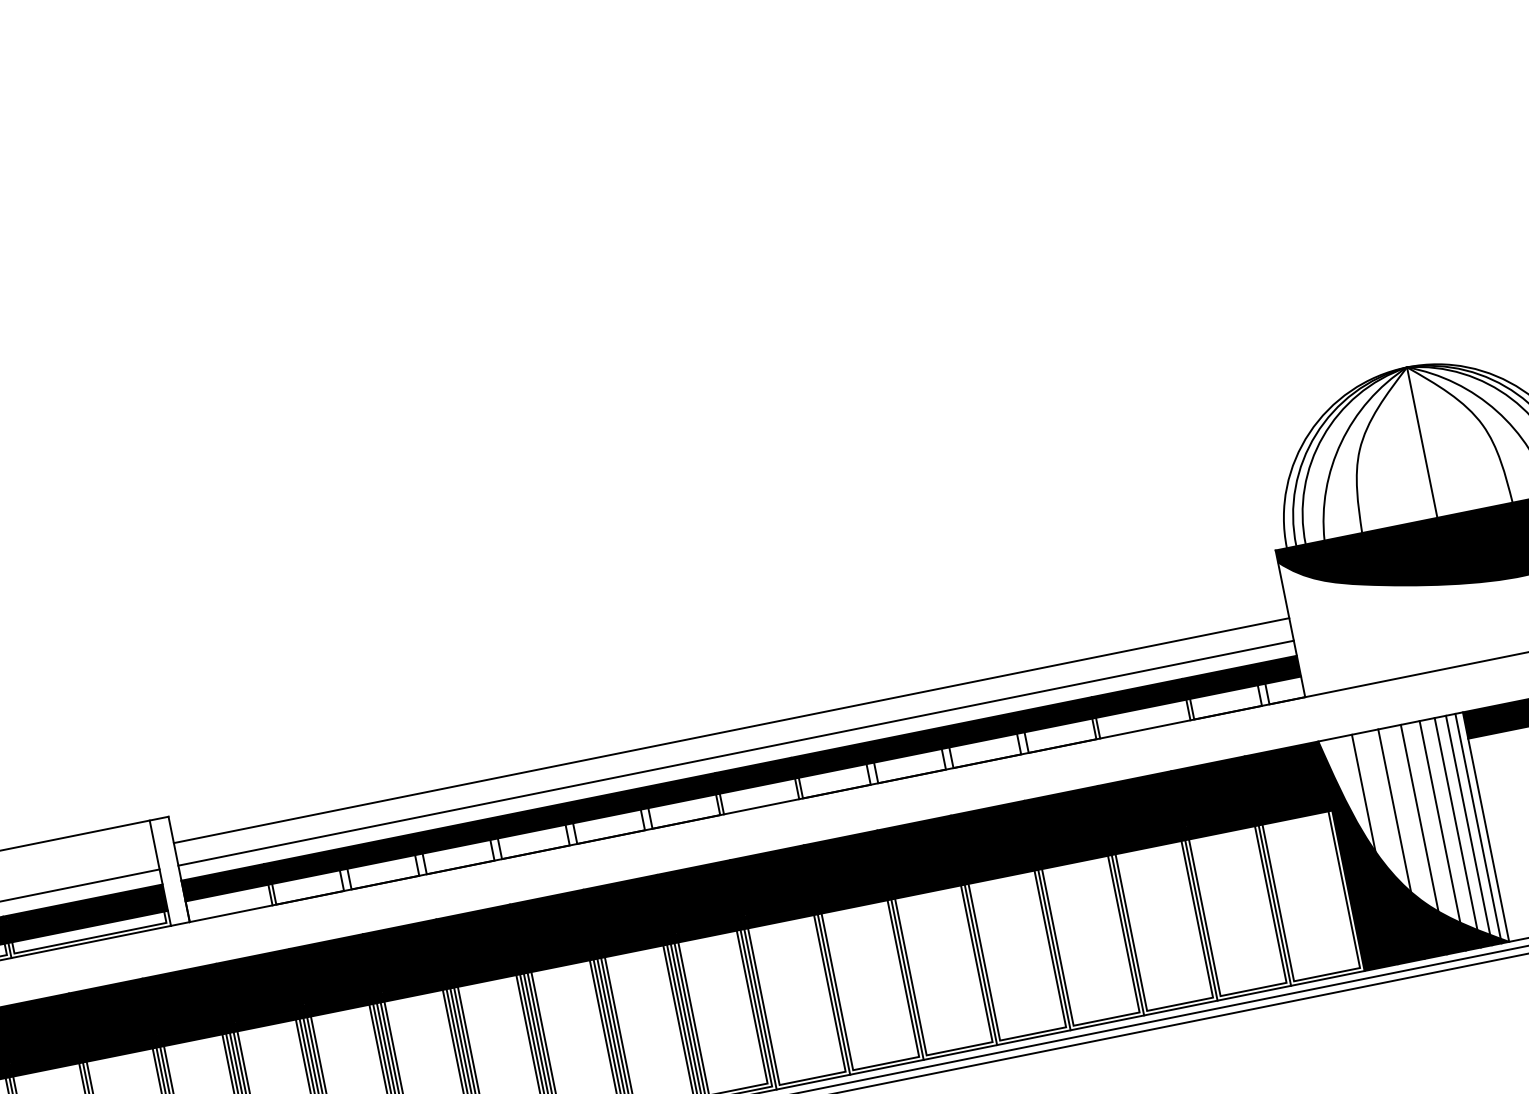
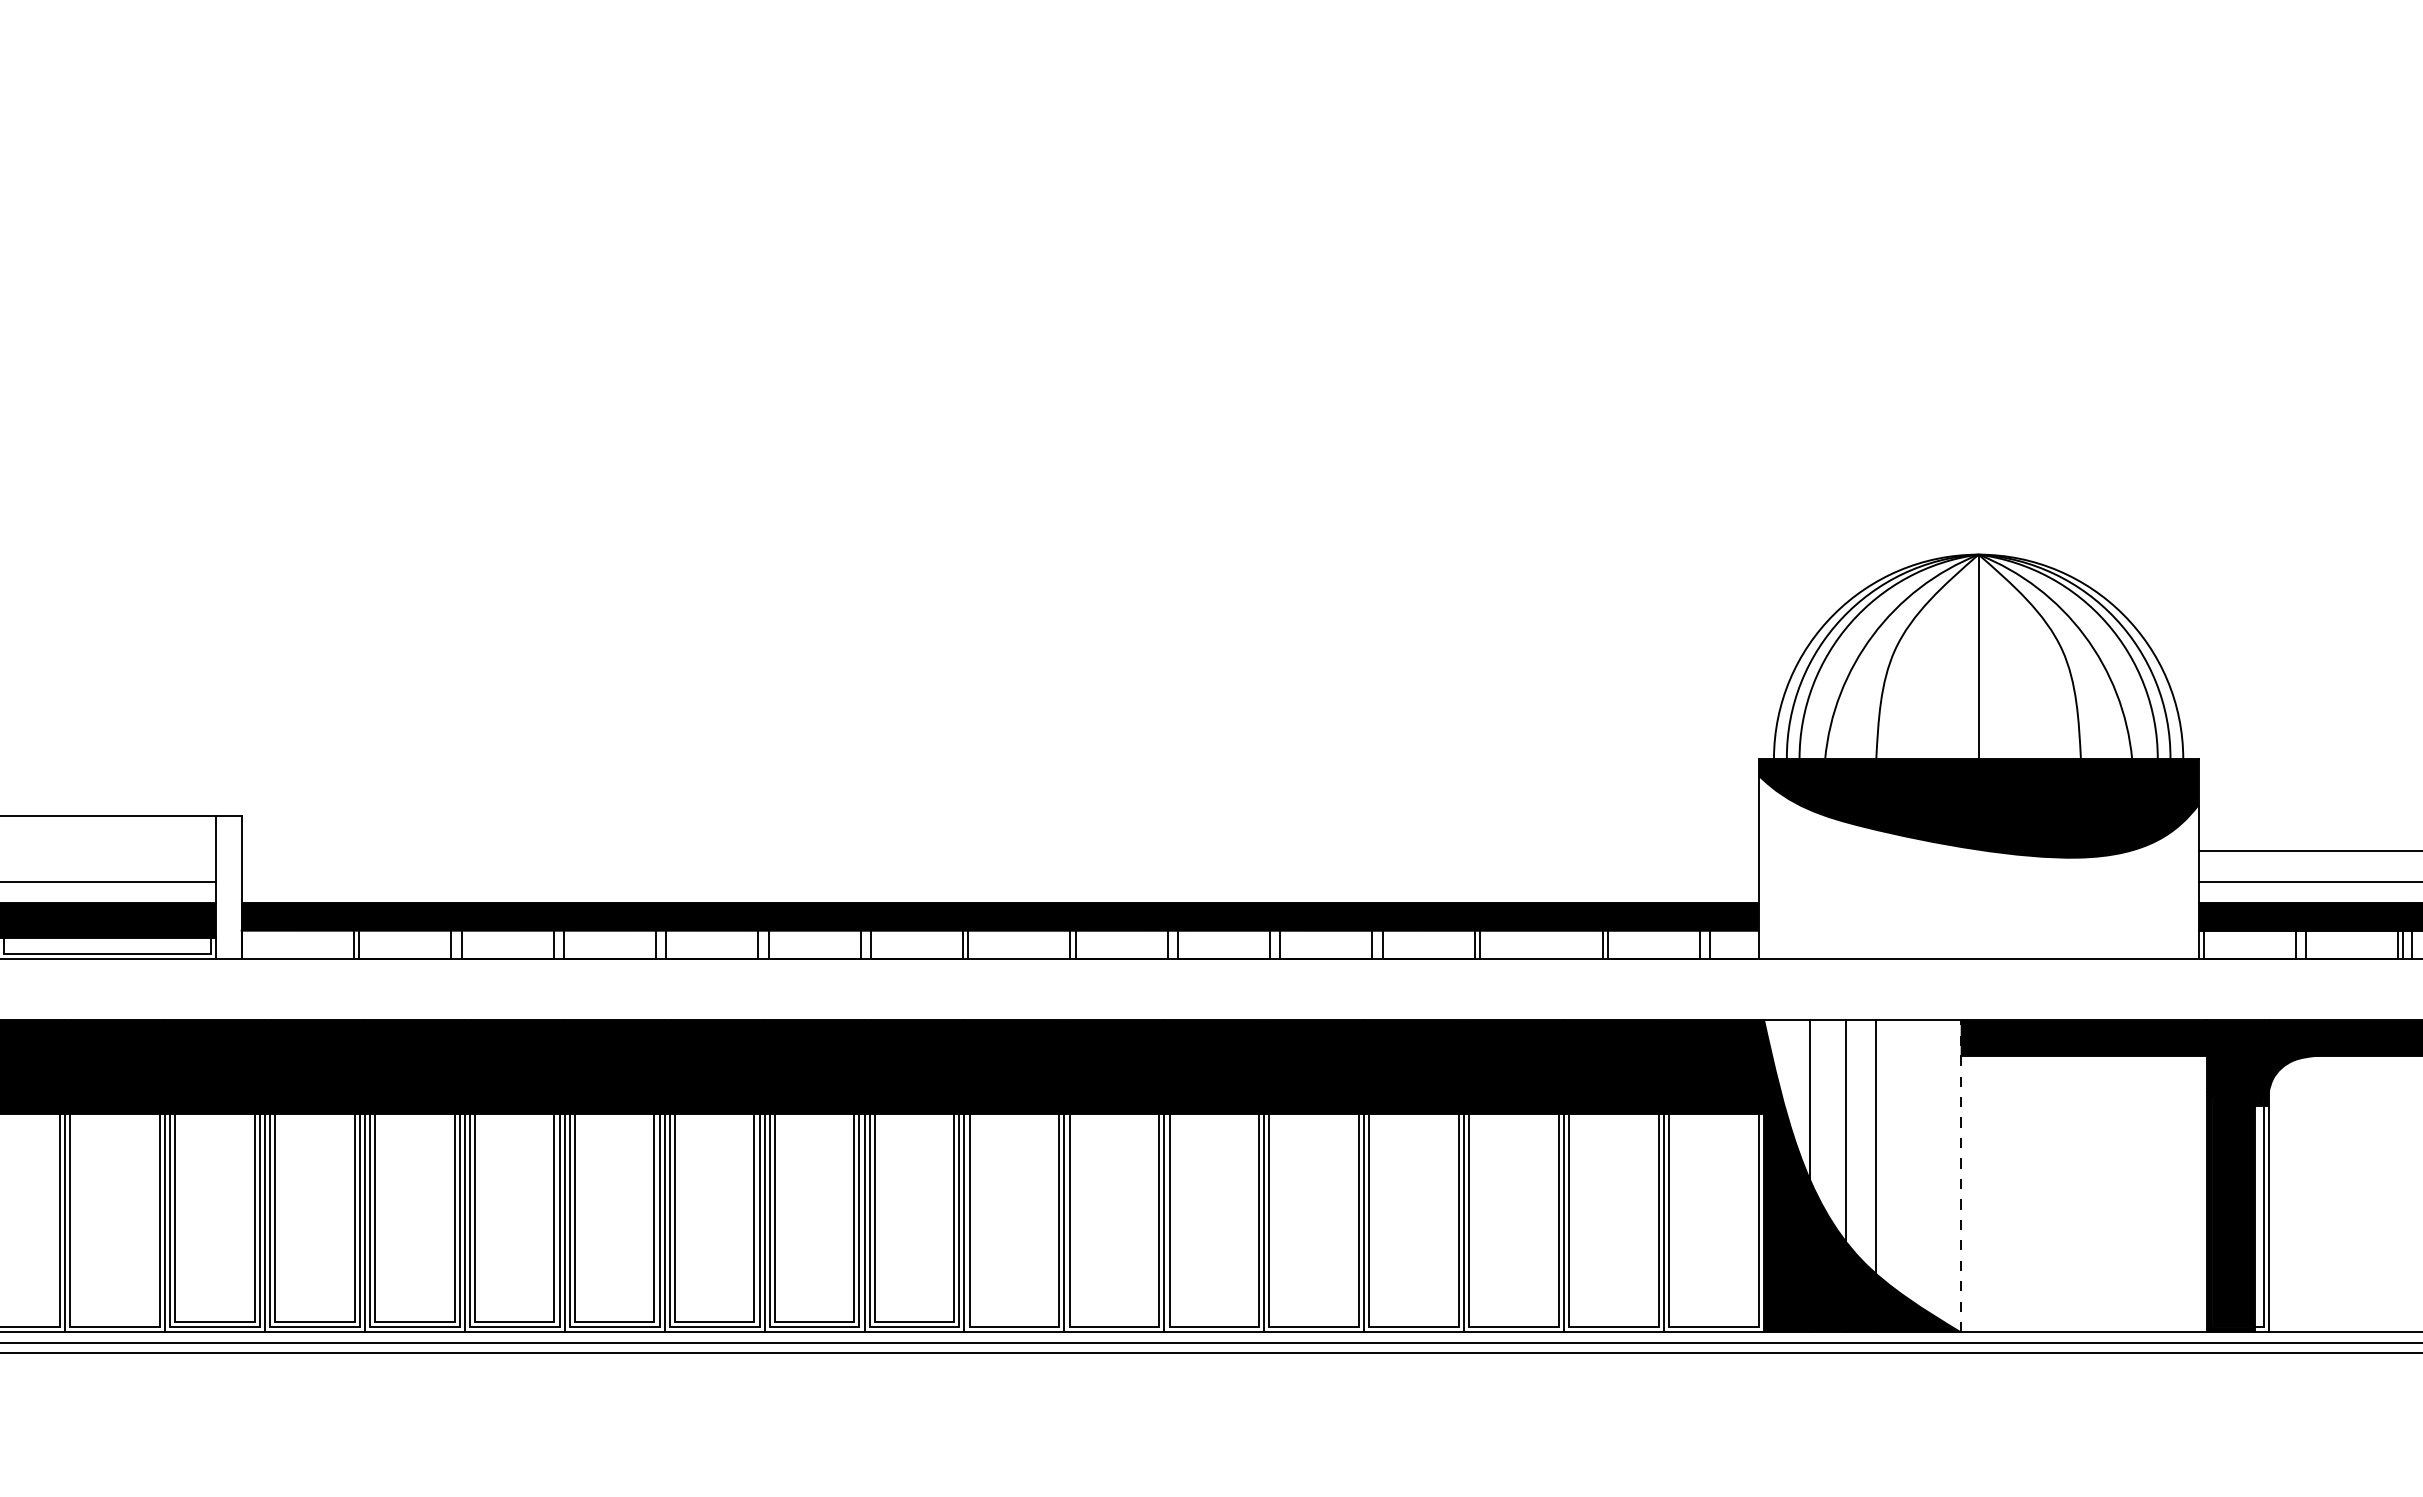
line: (731, 730) -> (999, 851), removed
line: (735, 753) -> (999, 882), removed
line: (1485, 826) -> (1960, 1175), solid -> dashed
line: (1478, 828) -> (1950, 1176), removed
line: (1469, 830) -> (1937, 1176), removed
line: (1457, 832) -> (1922, 1176), removed
line: (1442, 836) -> (1901, 1176), removed

